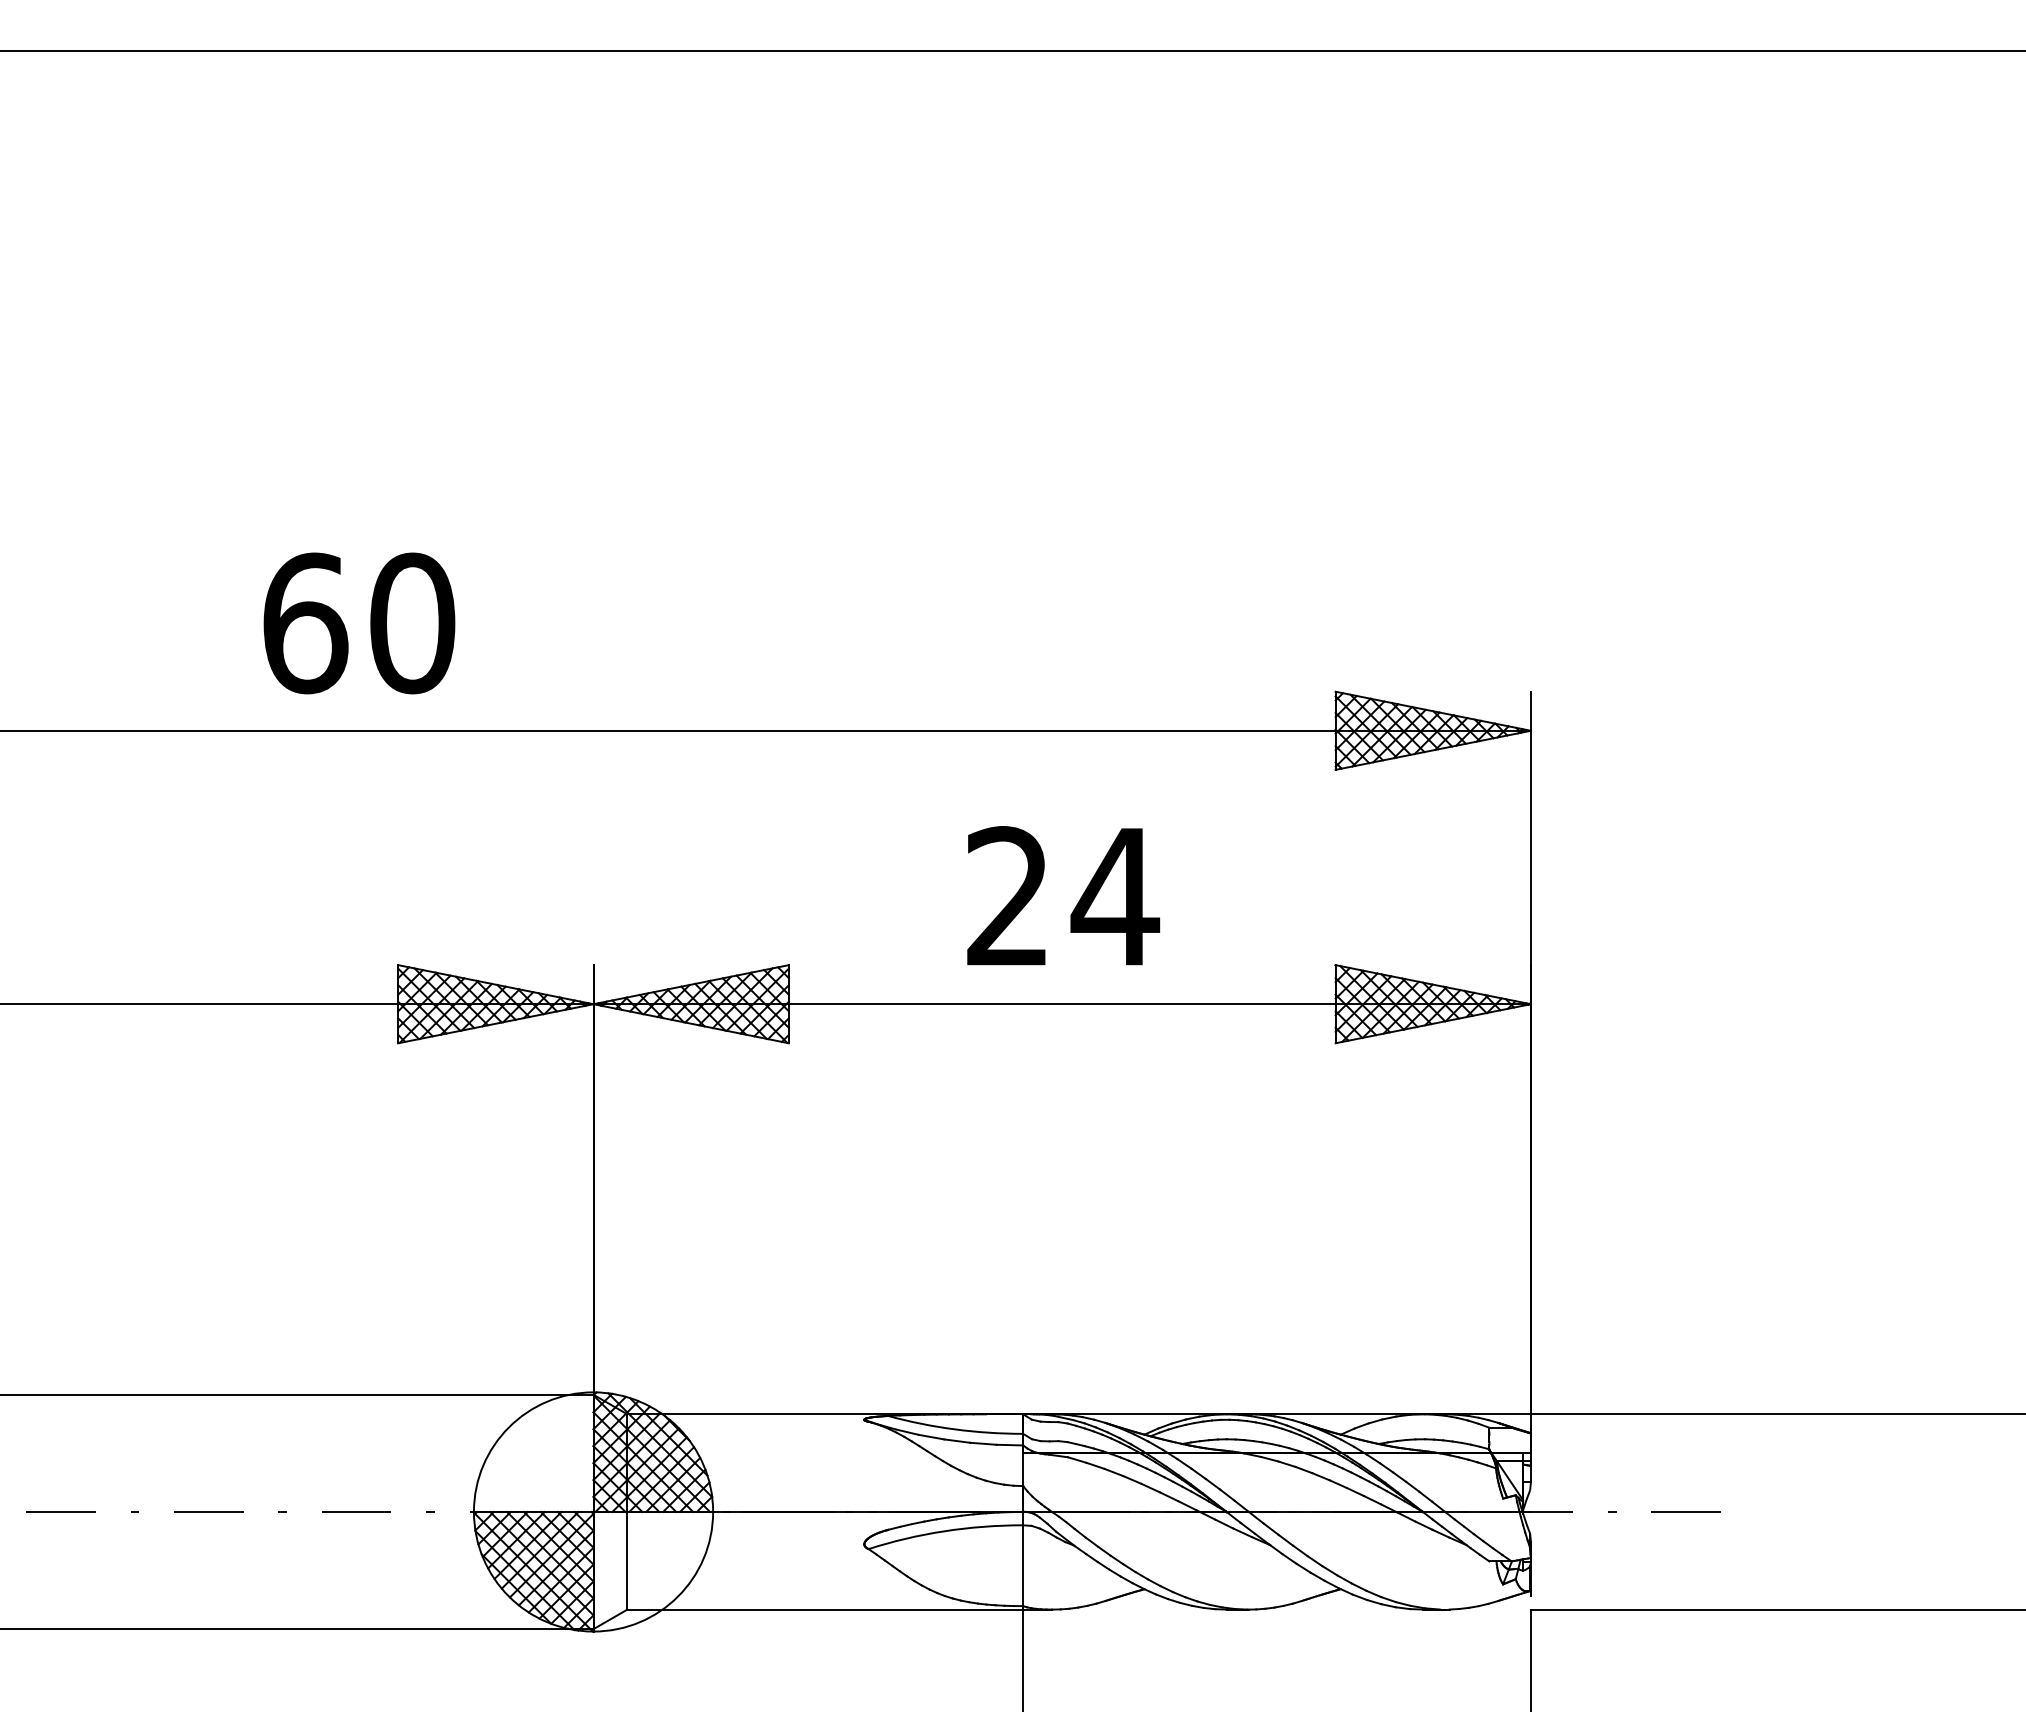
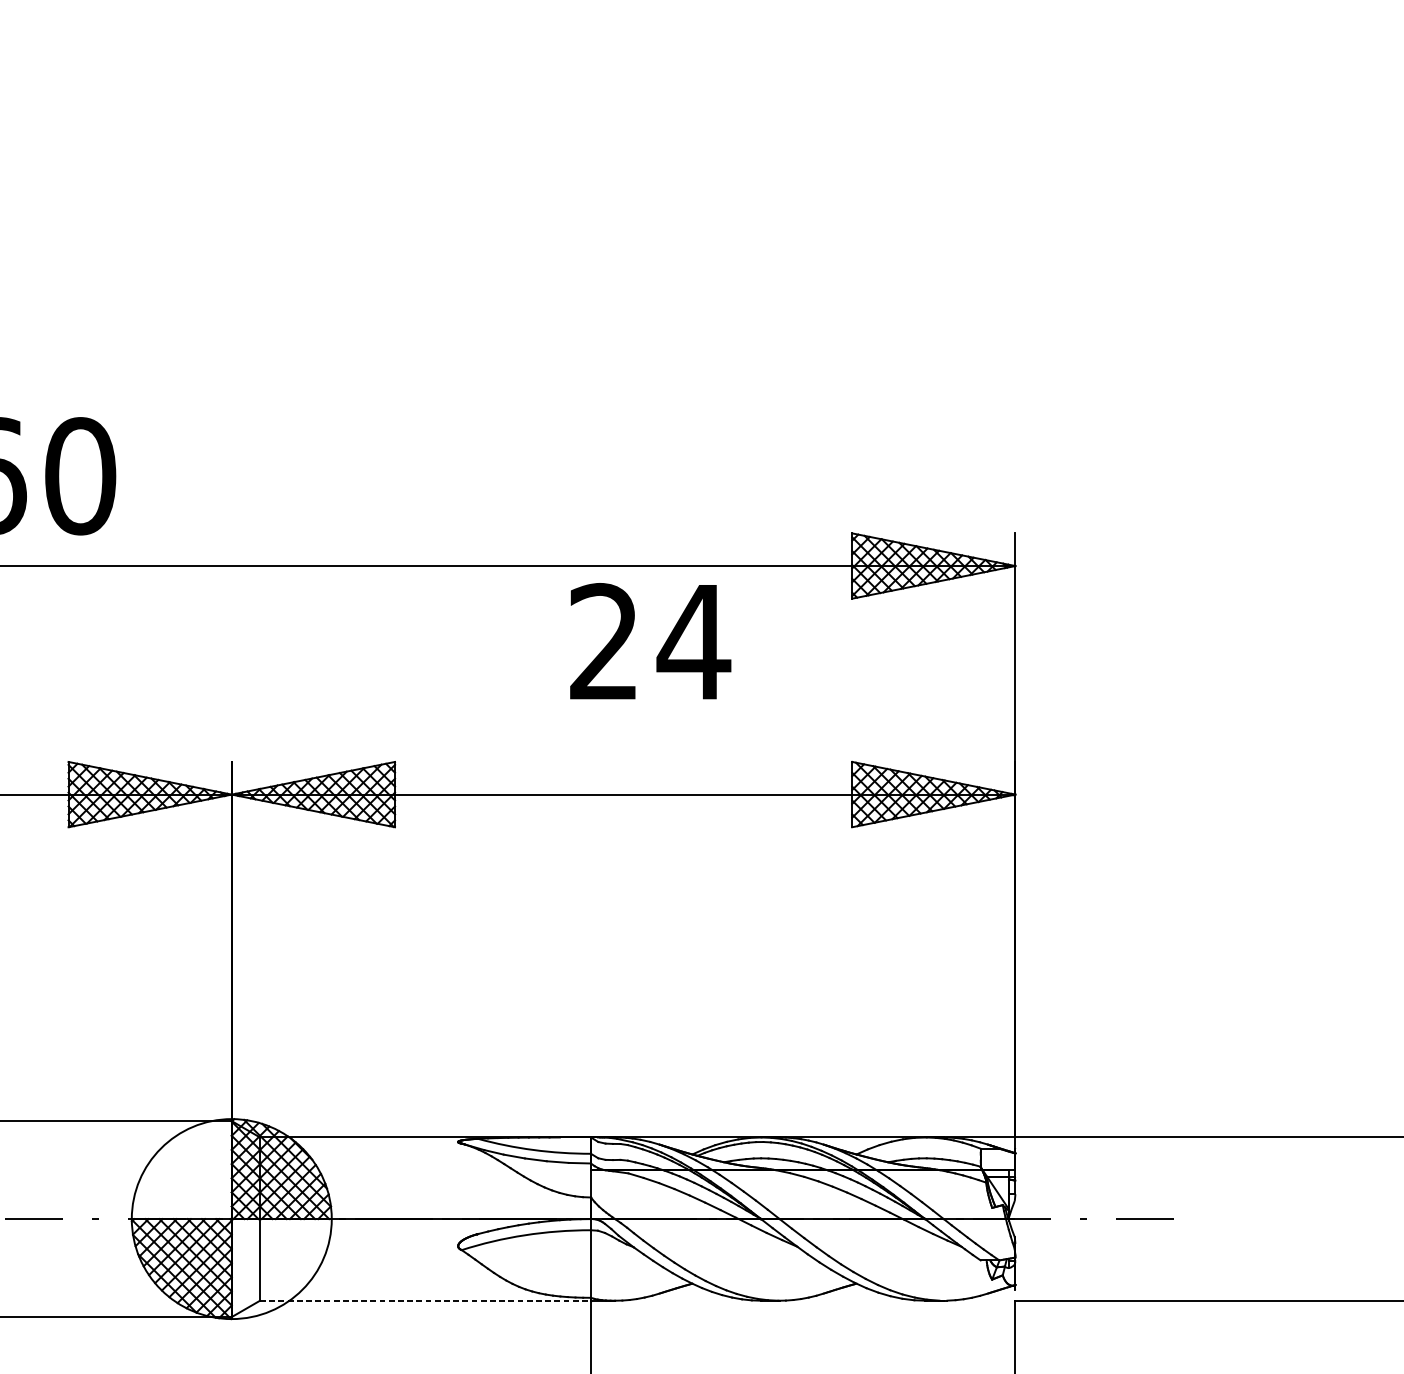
text: (1063, 895) -> (650, 641), moved
line: (825, 1609) -> (425, 1300), solid -> dashed

